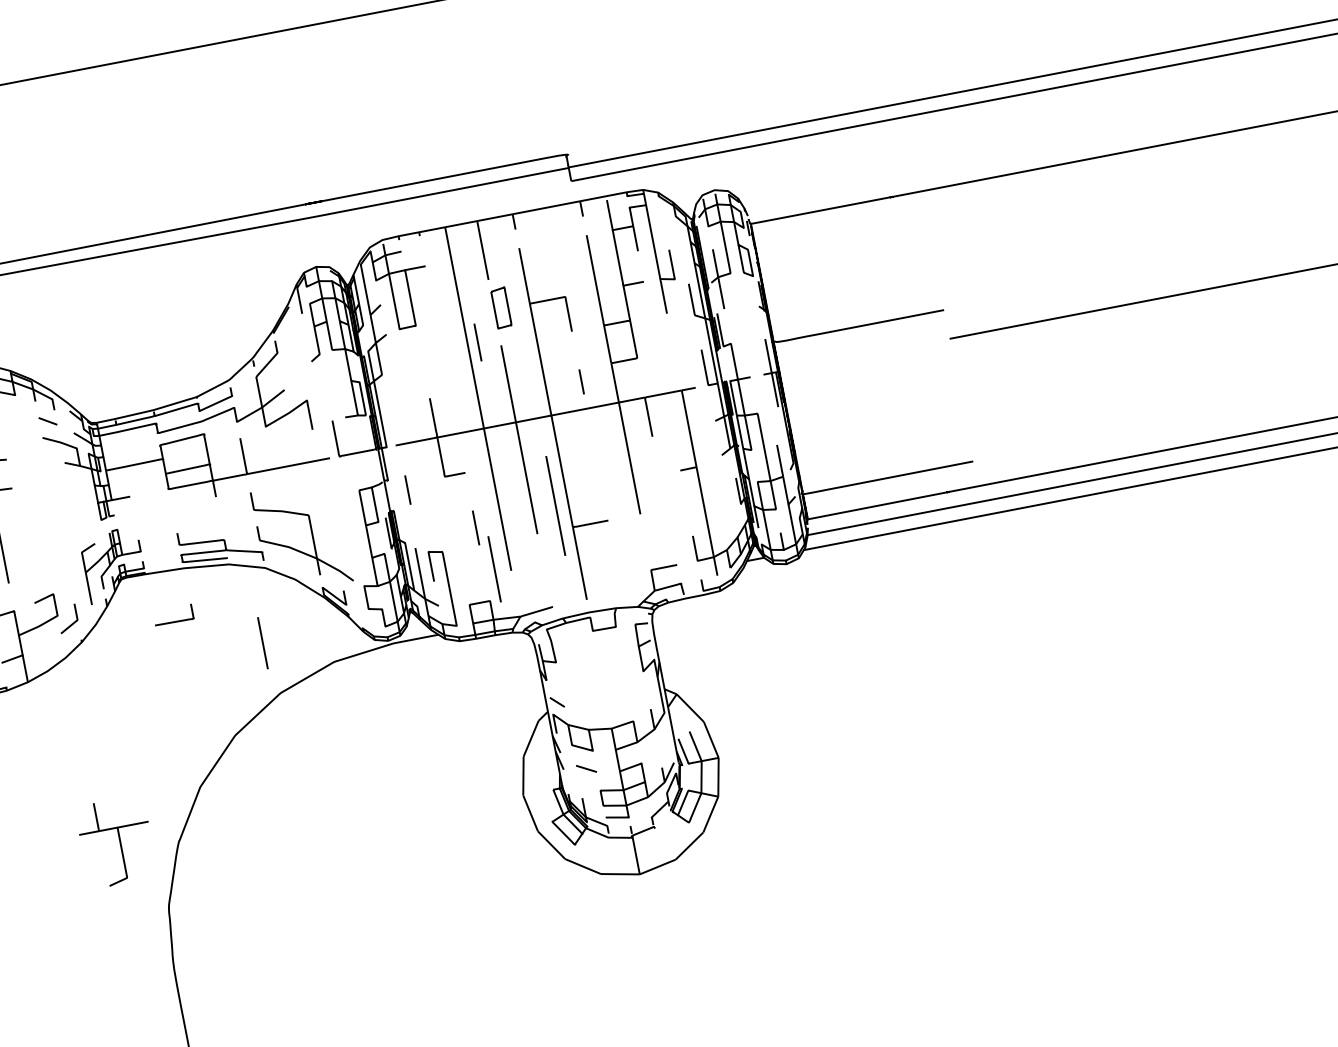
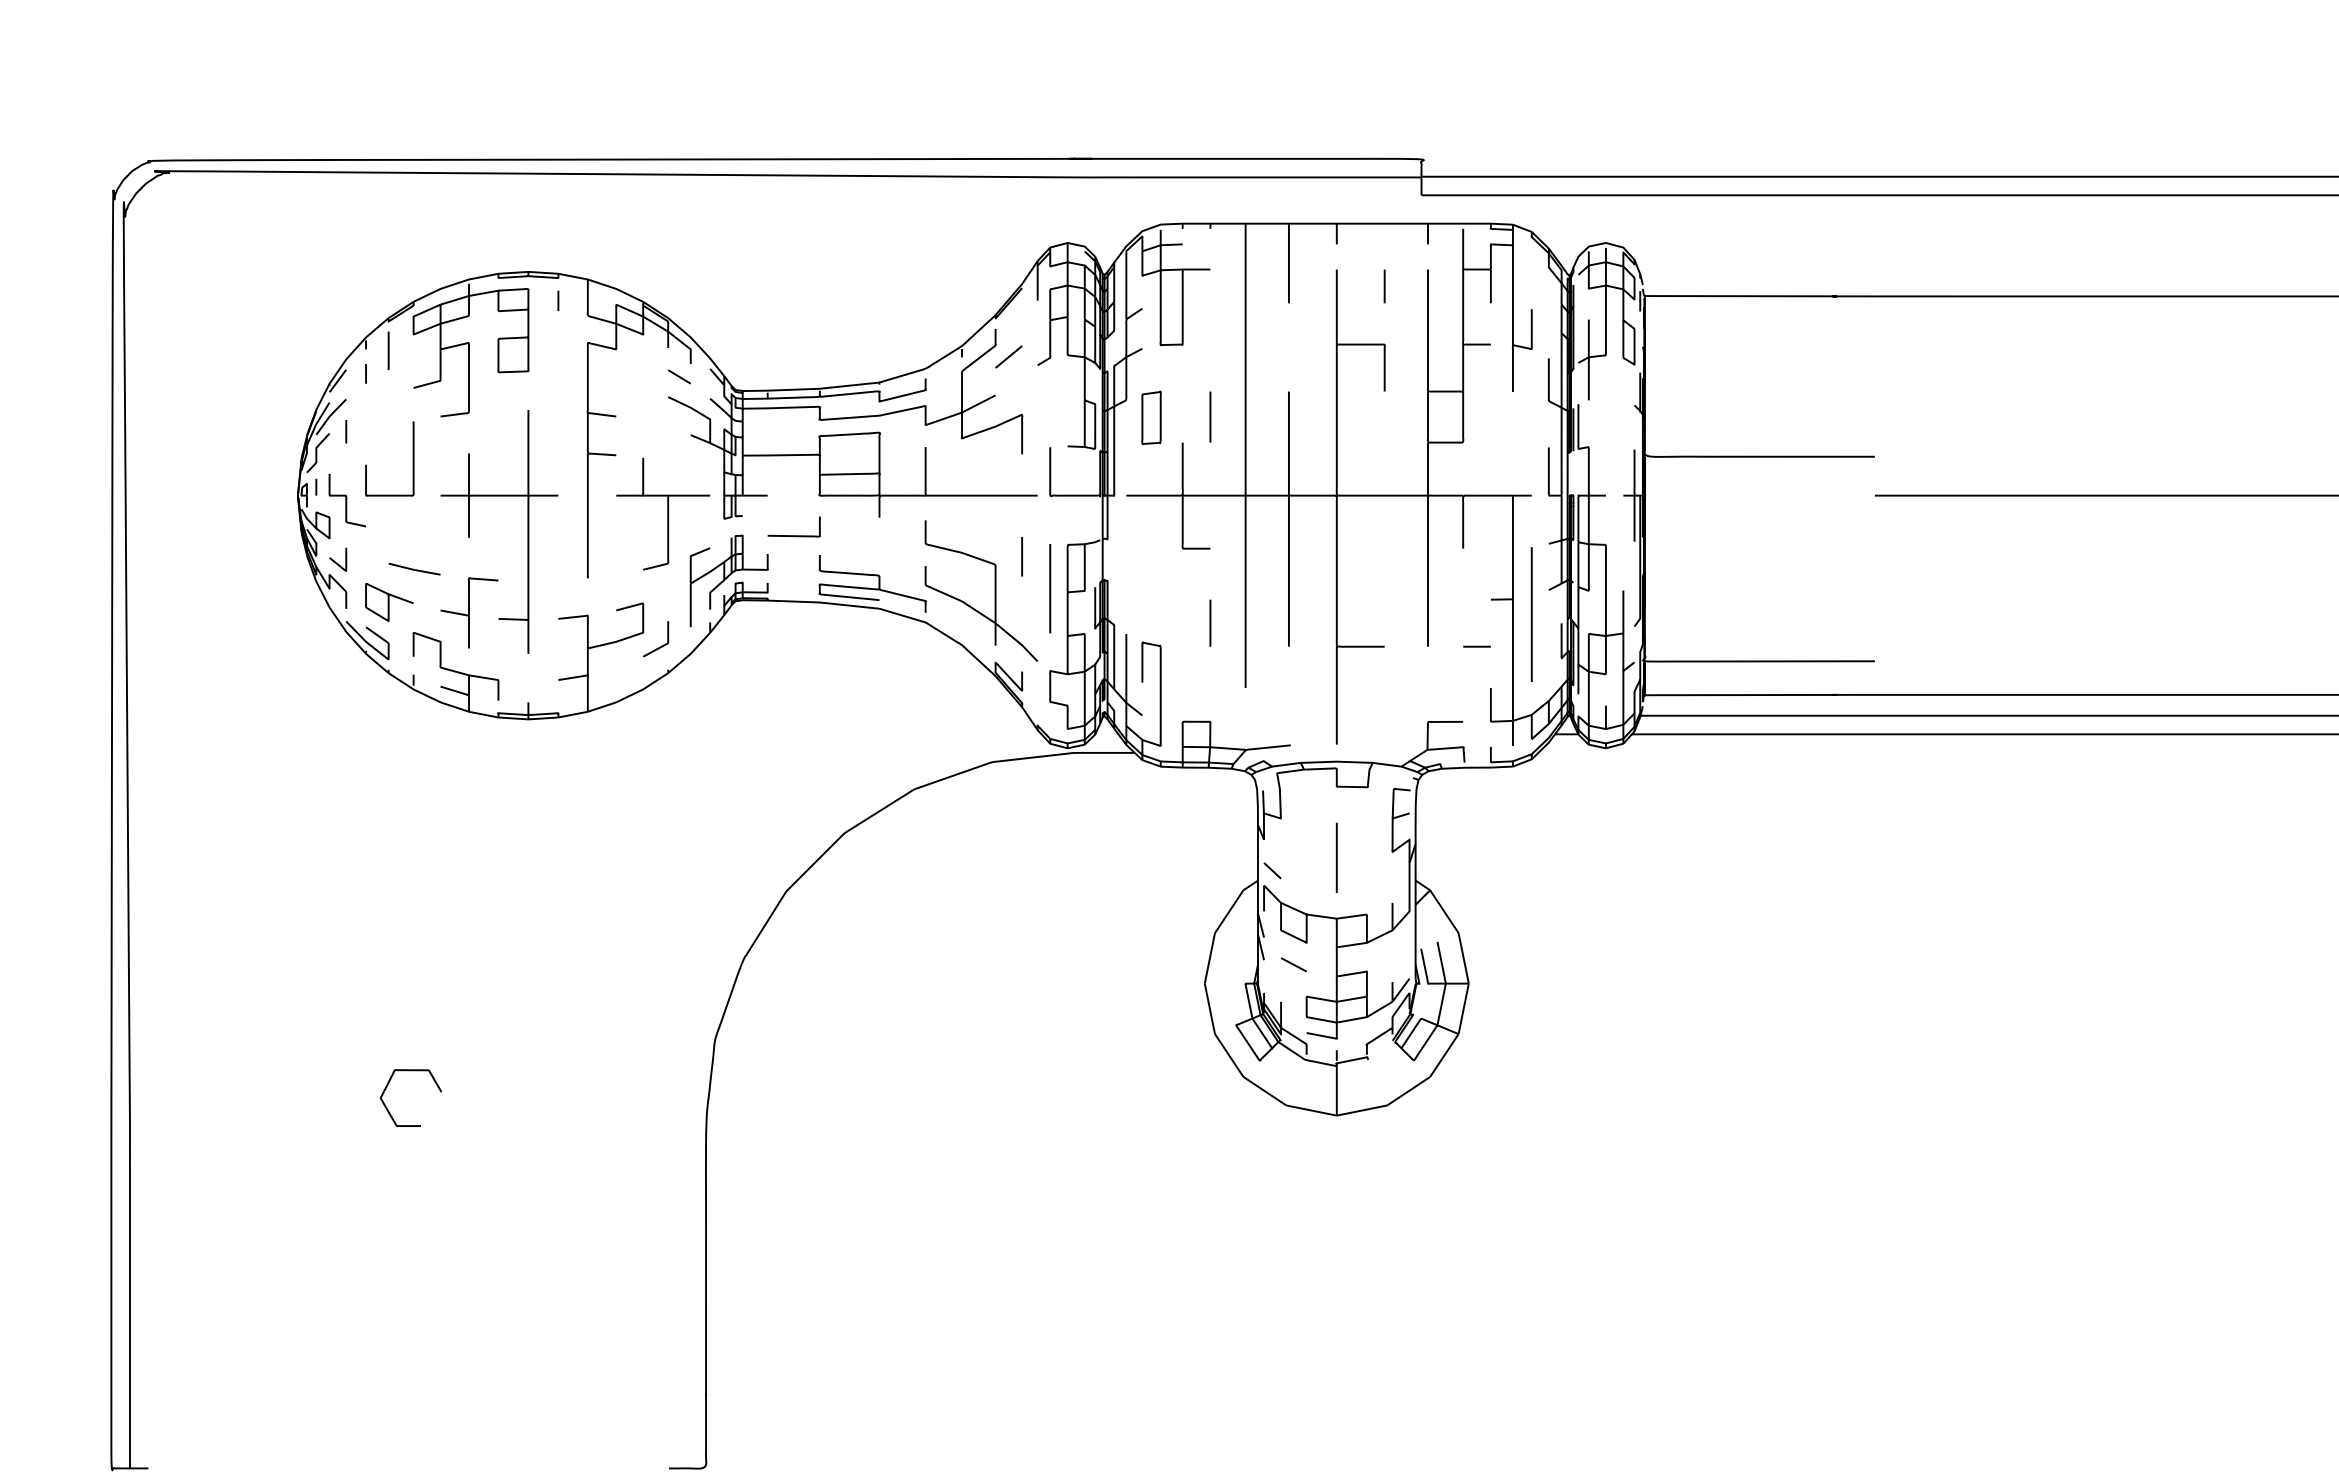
part: (501, 307) -> (1151, 417), moved
line: (477, 342) -> (1210, 416), moved
line: (288, 359) -> (1008, 356), added
line: (581, 381) -> (1384, 286), moved
line: (407, 489) -> (1021, 556), moved
line: (555, 505) -> (1531, 614), moved
line: (676, 507) -> (1476, 646), added
line: (494, 569) -> (1050, 588), moved
curve: (174, 621) -> (793, 535), moved
line: (262, 642) -> (1336, 857), moved
part: (116, 841) -> (663, 513), moved

